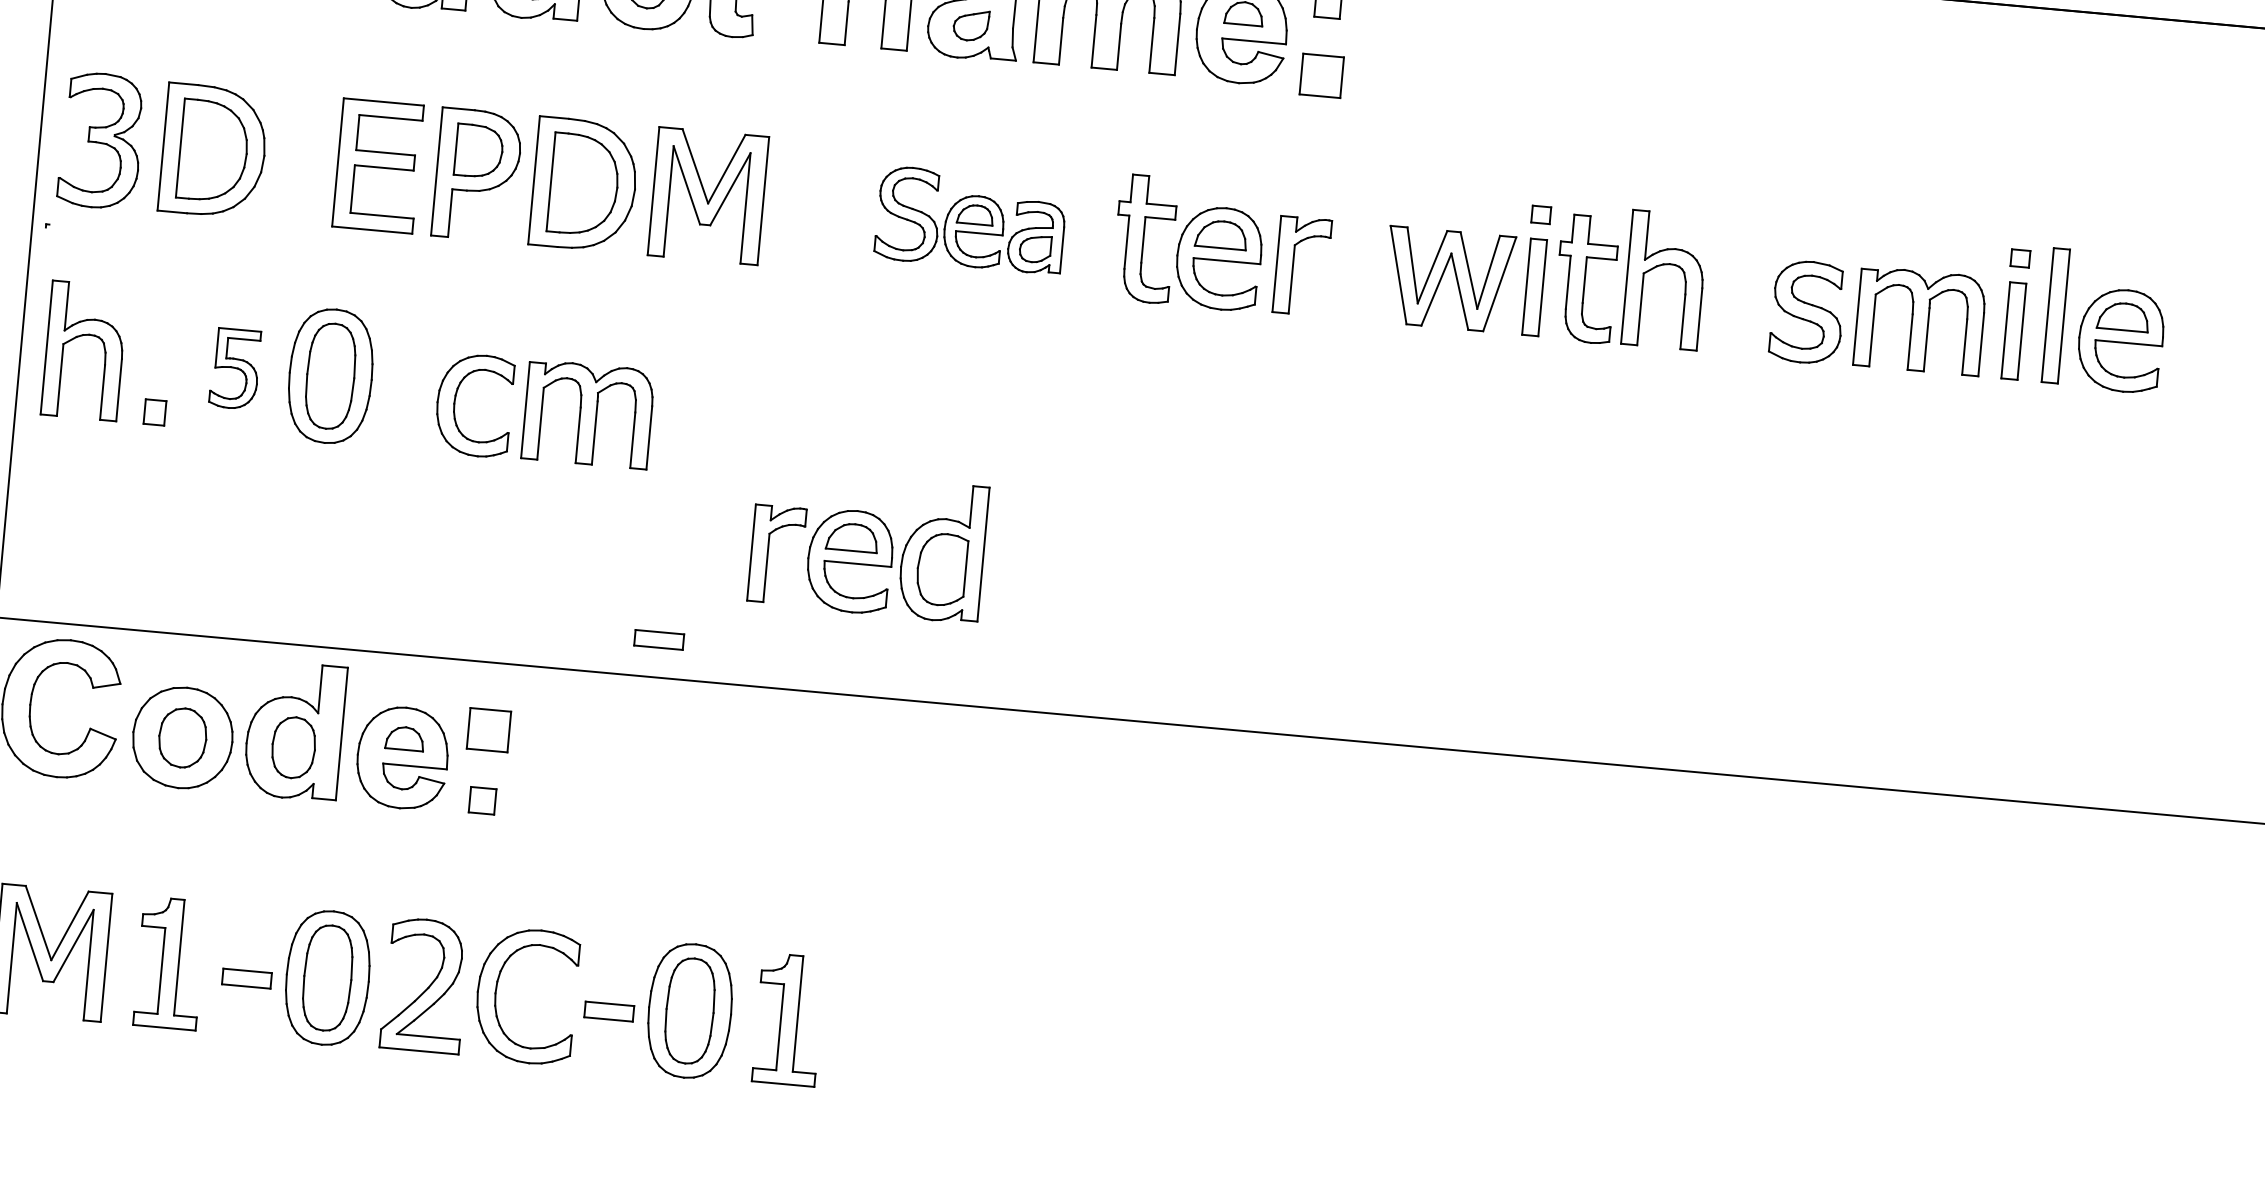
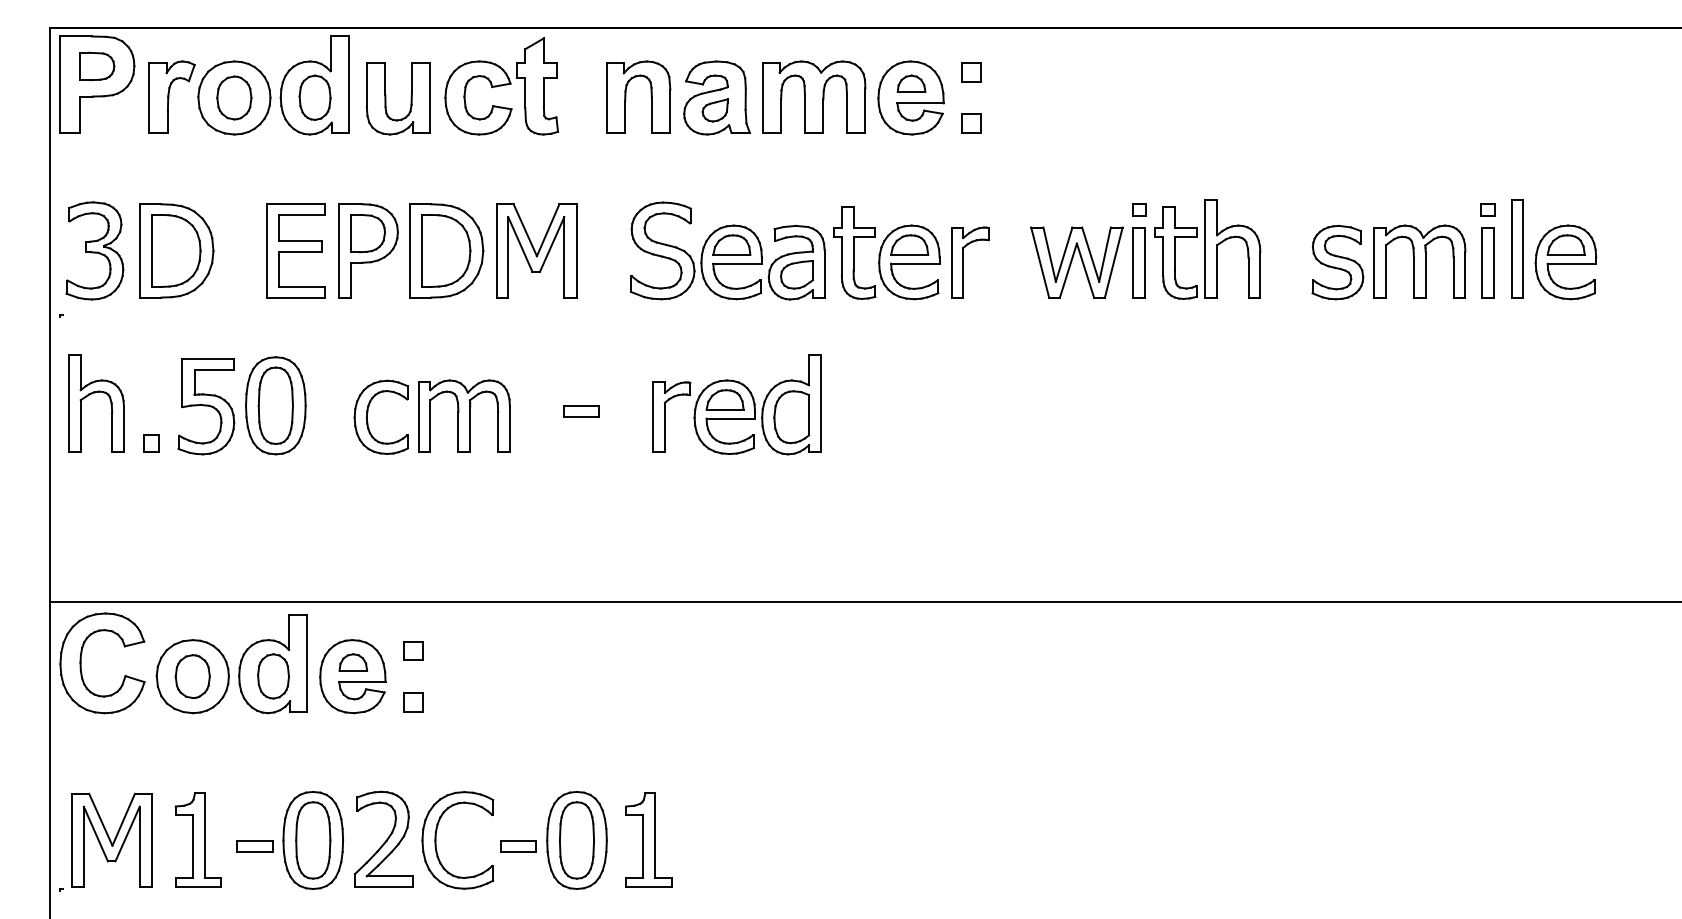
part: (1321, 75) -> (971, 123), size x0.62
part: (970, 219) -> (727, 250), size x1.43
part: (235, 368) -> (206, 406), size x1.67
part: (867, 545) -> (736, 404), moved
part: (659, 639) -> (581, 411), moved
part: (489, 729) -> (413, 650), size x0.62

